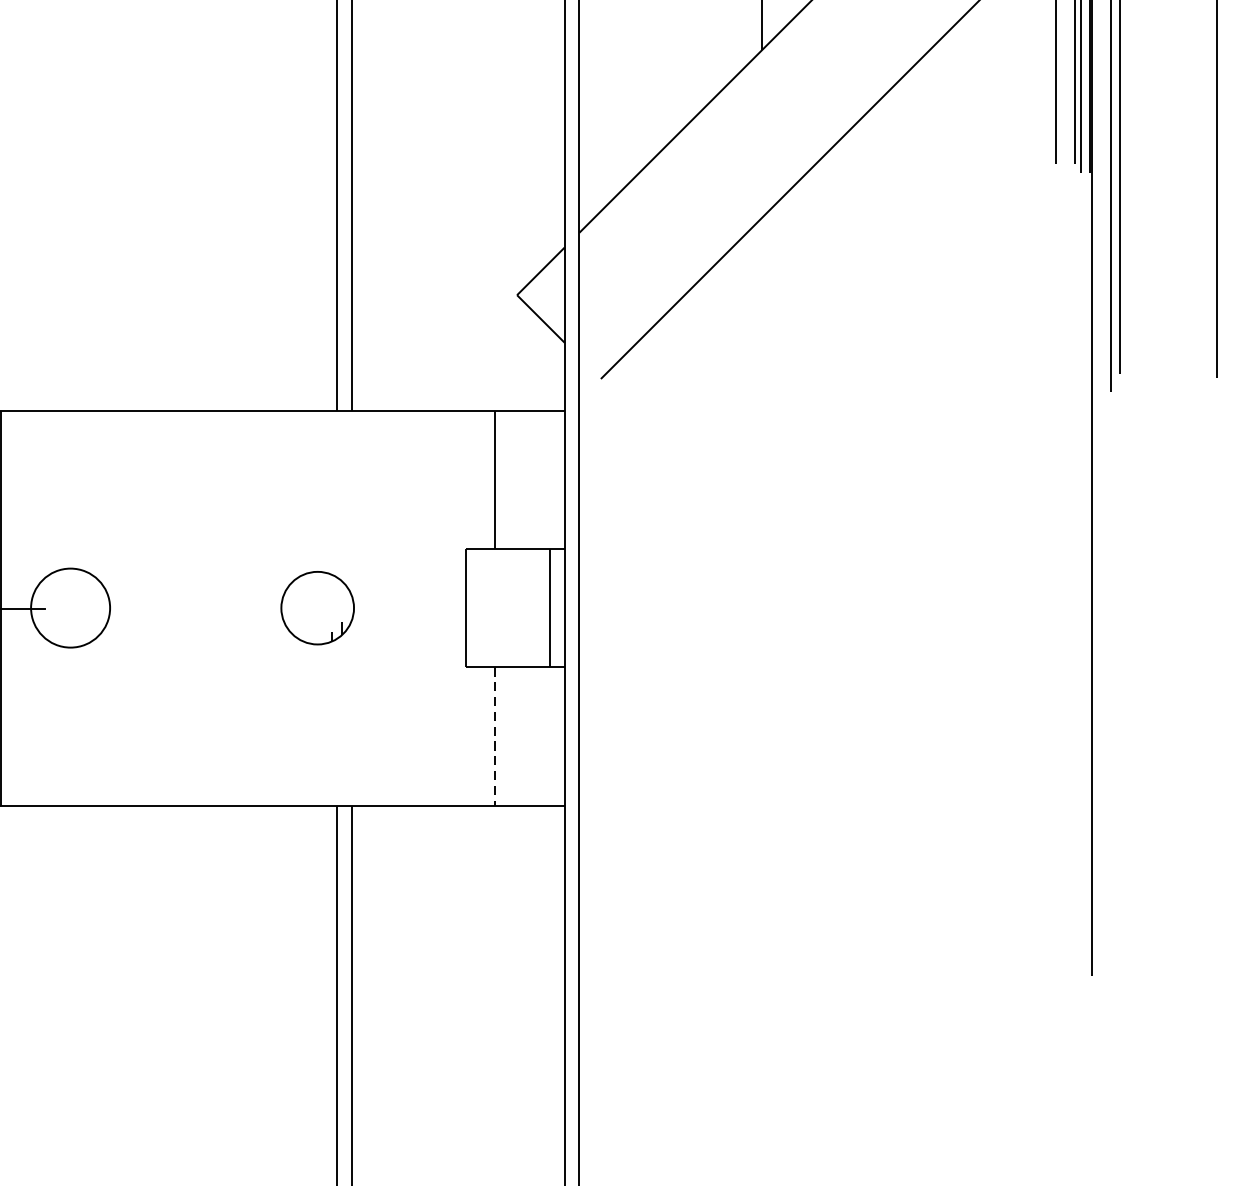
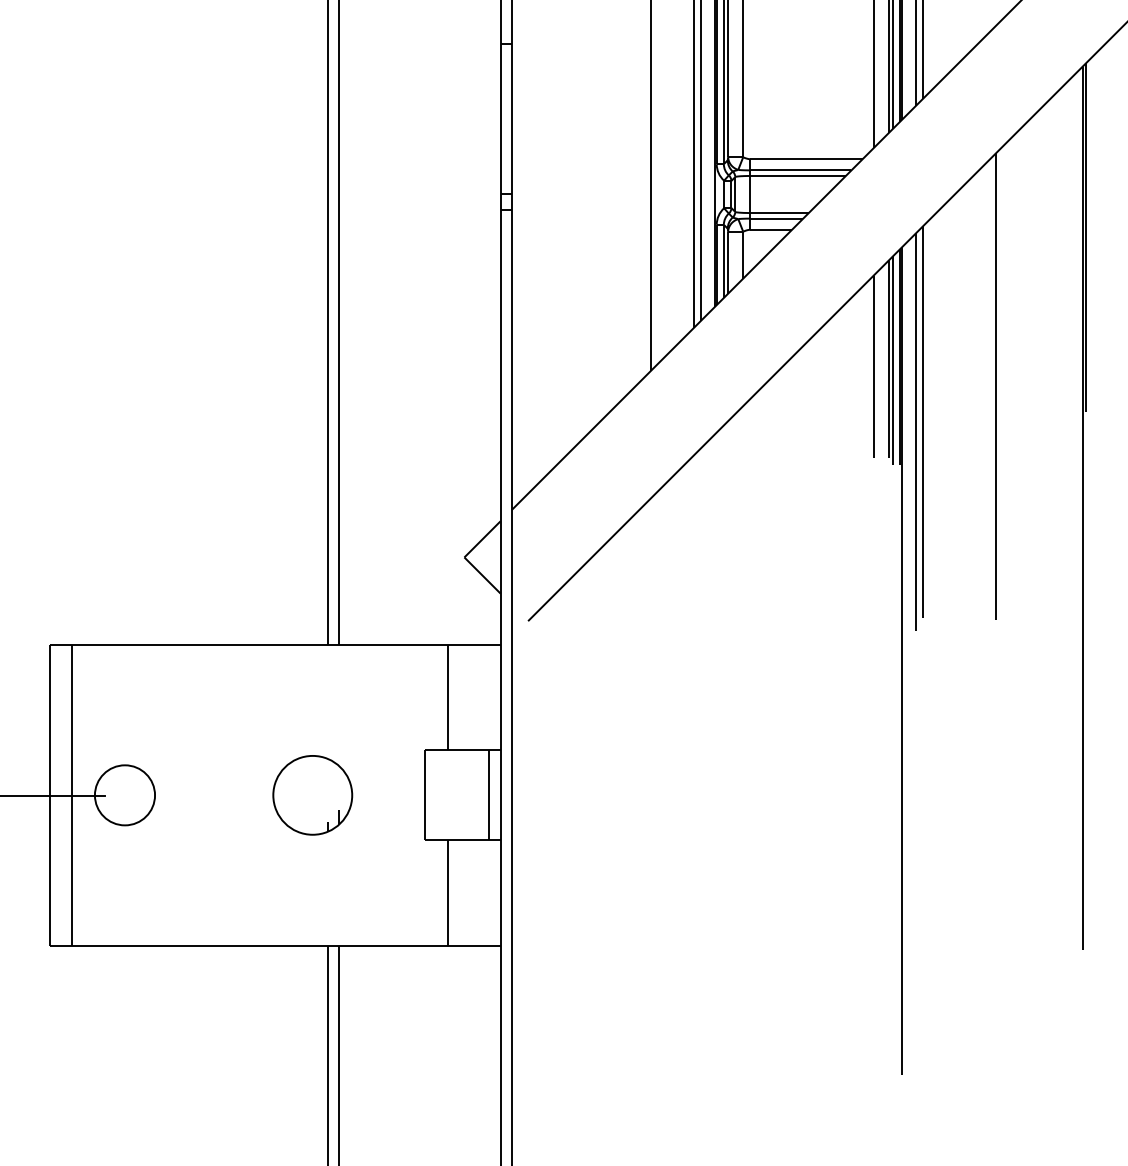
part: (317, 608) -> (312, 795), size x1.43
line: (494, 735) -> (447, 892), dashed -> solid

